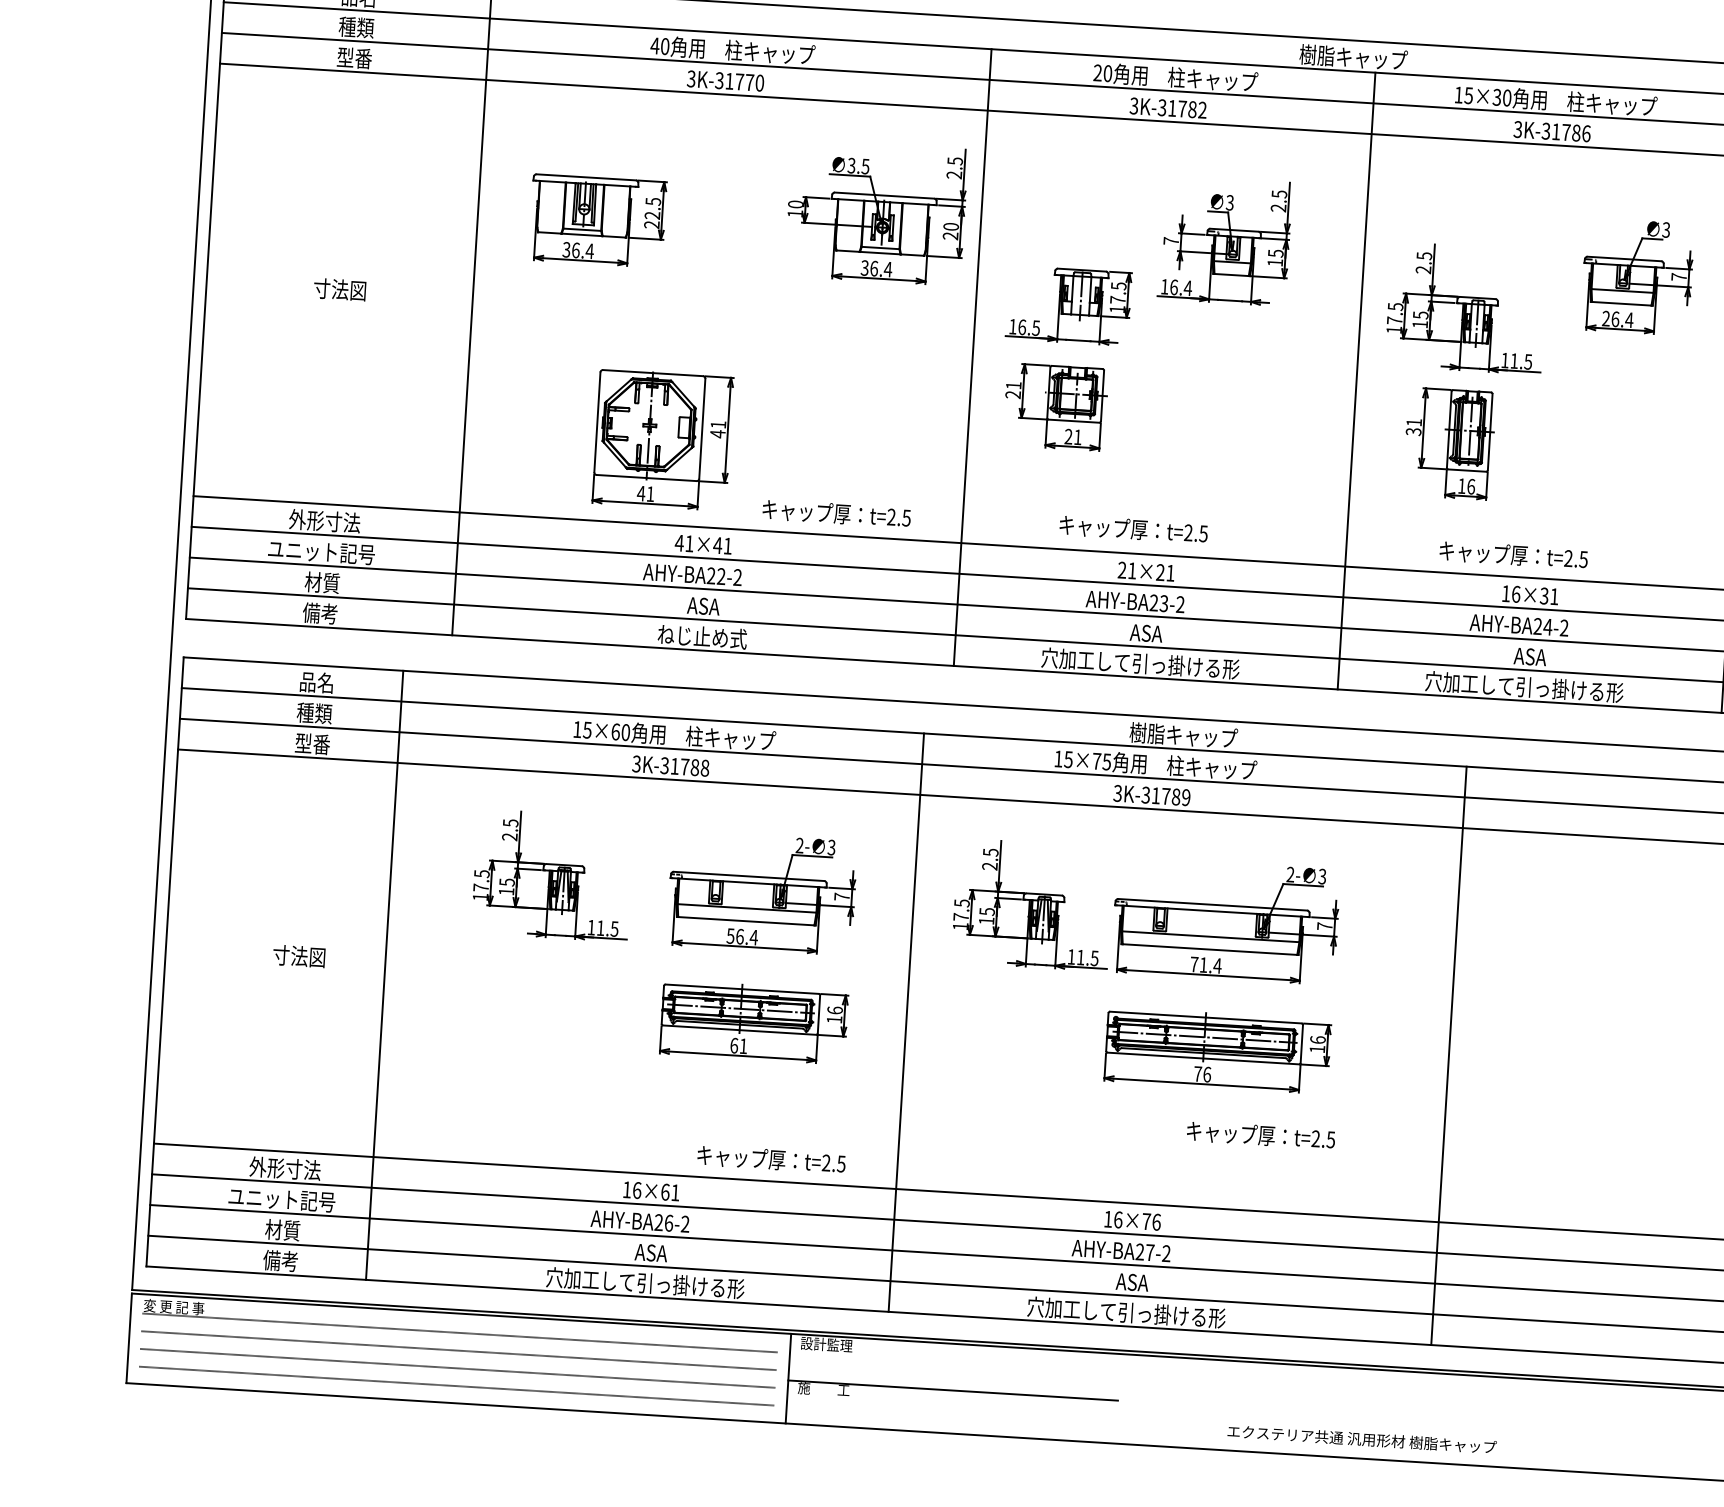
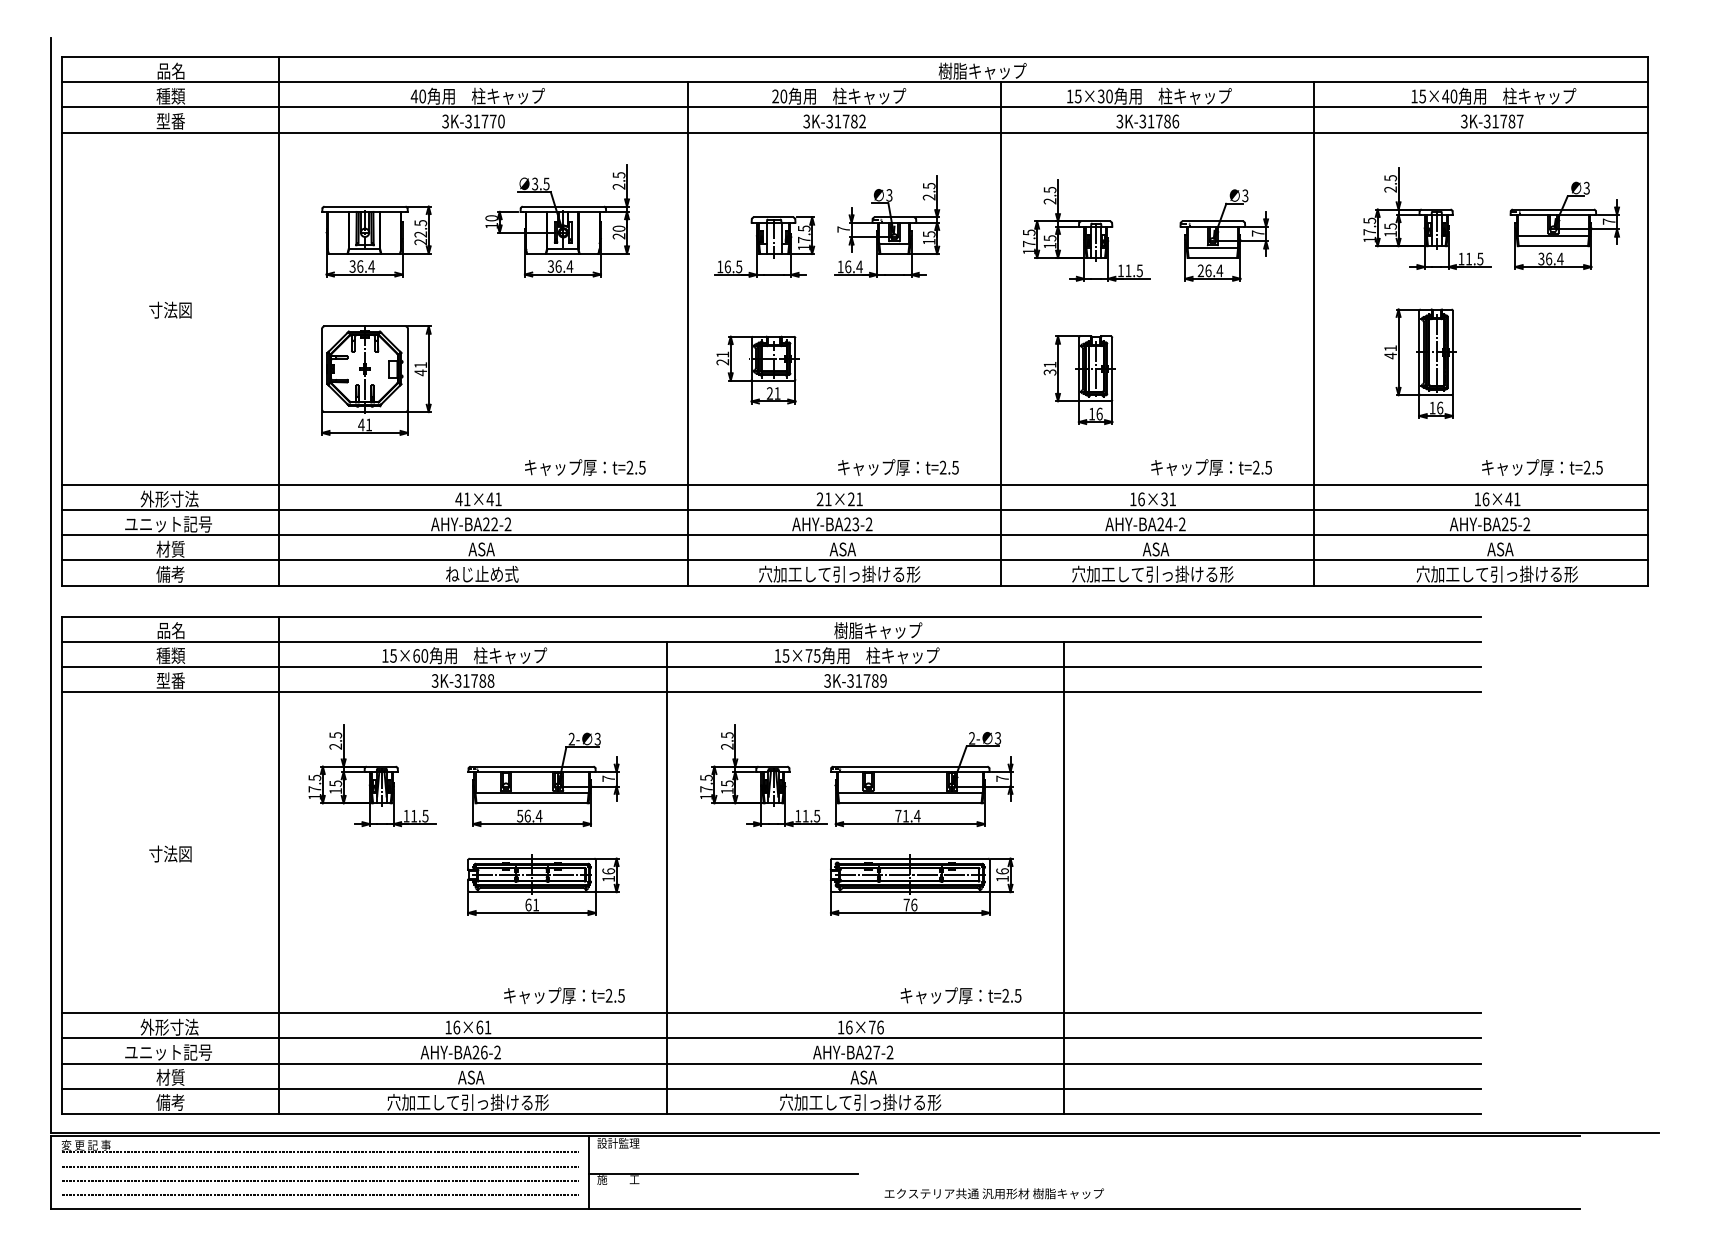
part: (876, 212) -> (557, 220), moved
part: (1068, 305) -> (764, 246), moved
part: (1466, 308) -> (1086, 230), moved
part: (663, 440) -> (376, 380), moved
text: (1133, 529) -> (898, 467), moved
text: (1513, 554) -> (1211, 467), moved
line: (384, 974) -> (278, 864), moved
line: (1448, 1055) -> (1063, 877), moved
text: (1260, 1135) -> (960, 995), moved
text: (1361, 1439) -> (993, 1193), moved

